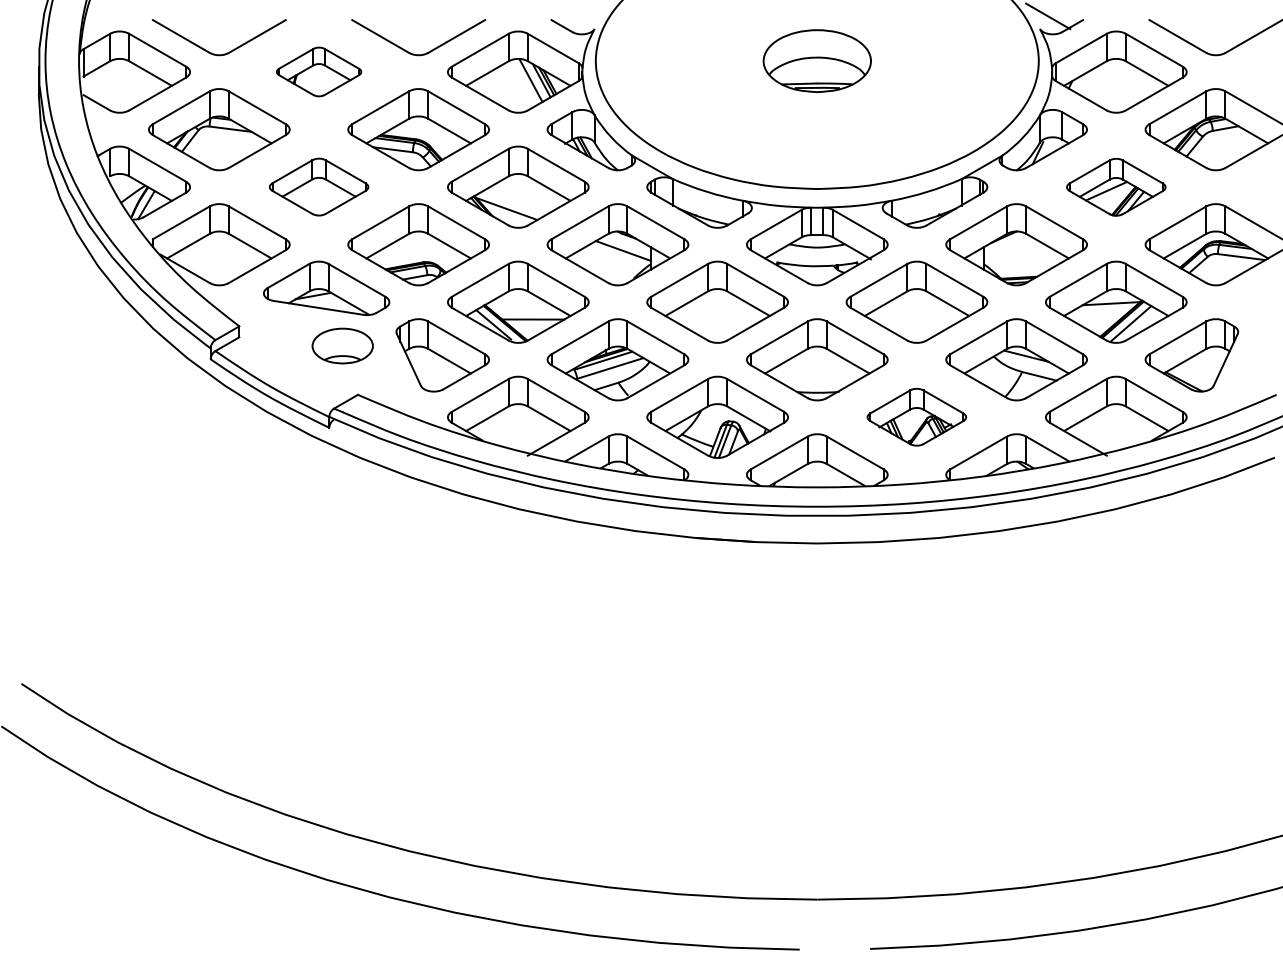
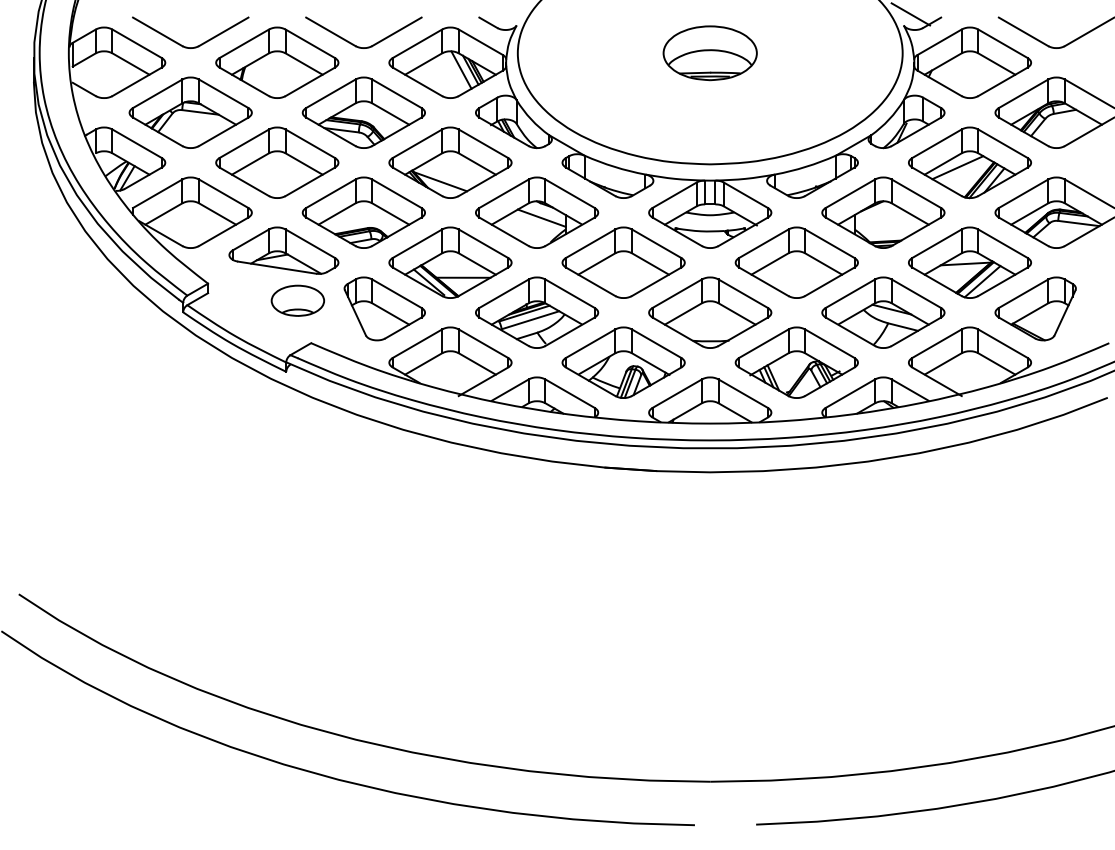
part: (319, 71) -> (277, 62), size x1.67
part: (319, 186) -> (277, 162), size x1.43
part: (1115, 186) -> (969, 162), size x1.43
part: (916, 417) -> (796, 362), size x1.43

